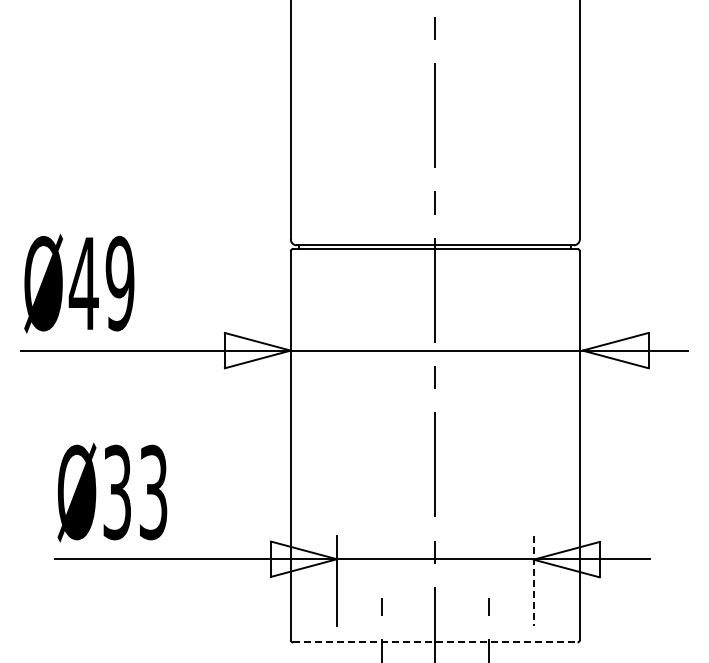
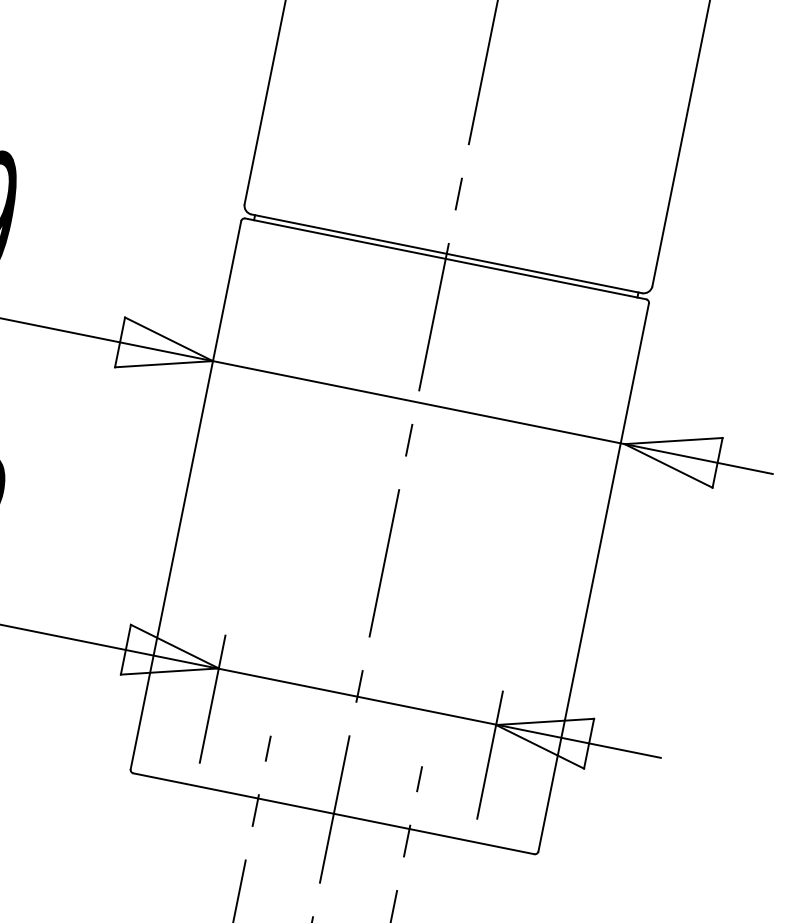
line: (533, 581) -> (489, 755), dashed -> solid
line: (435, 642) -> (334, 813), dashed -> solid

